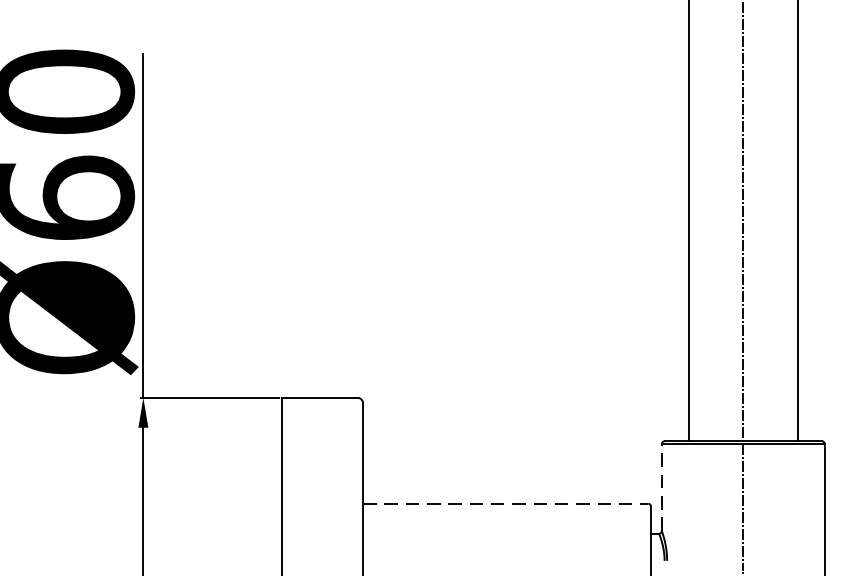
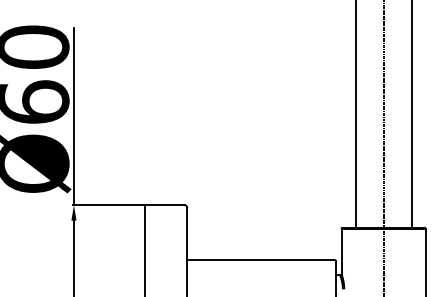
line: (661, 485) -> (341, 250), dashed -> solid
line: (504, 503) -> (260, 259), dashed -> solid

